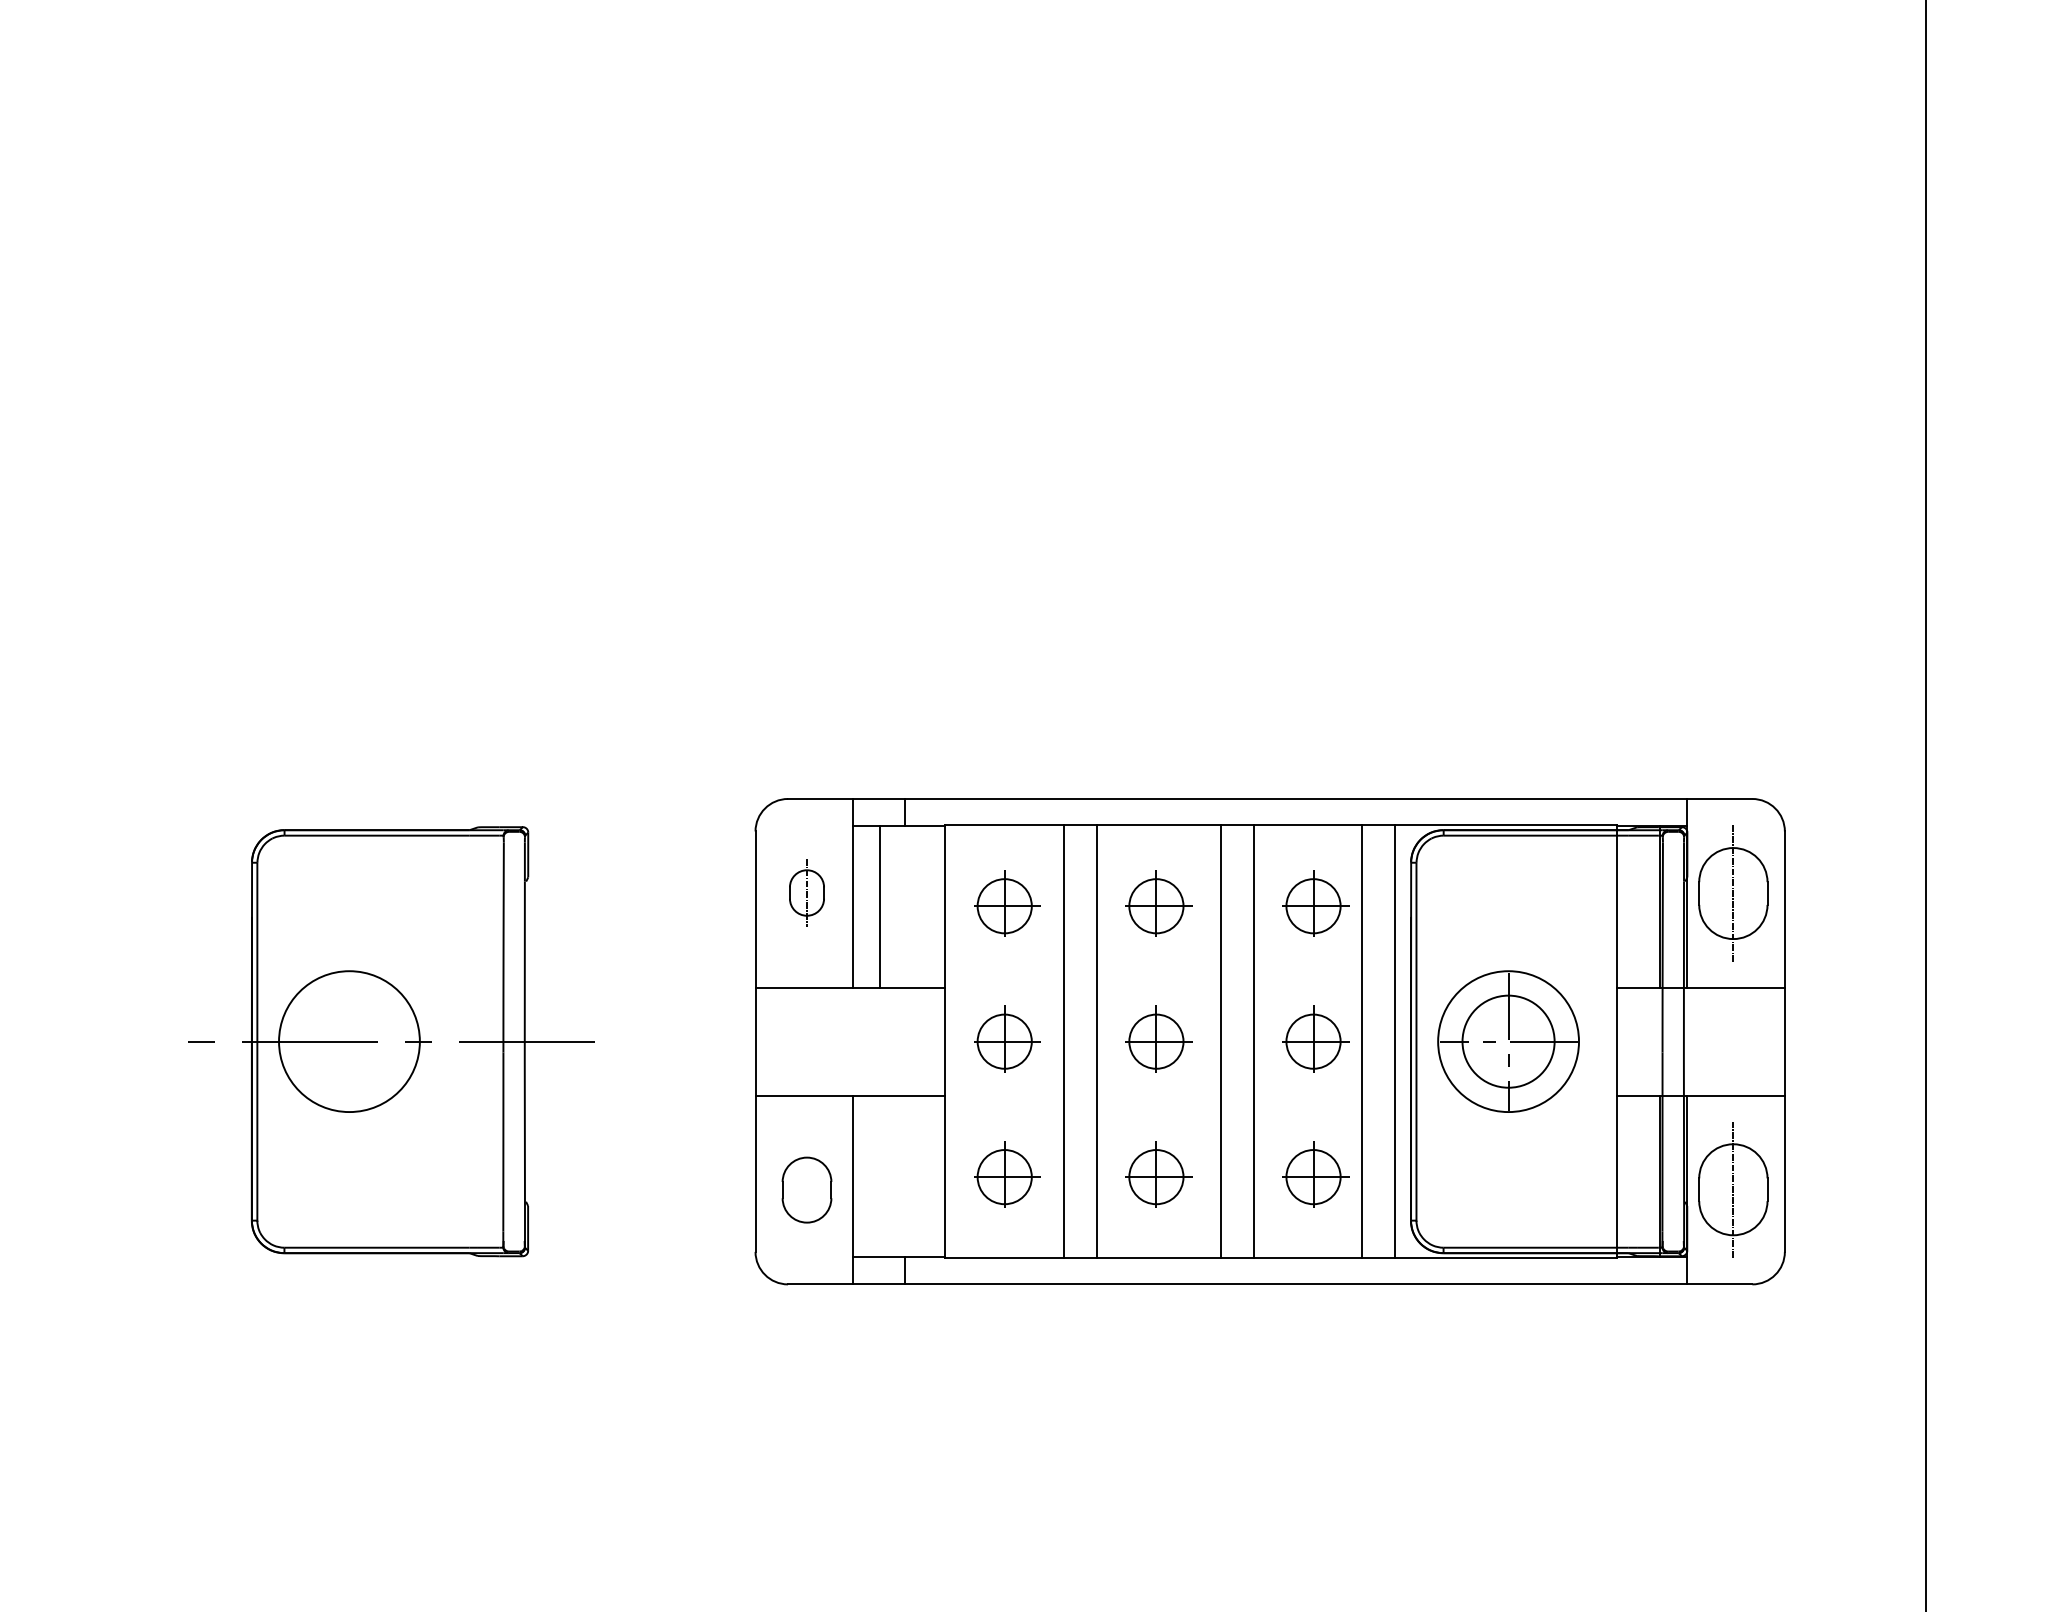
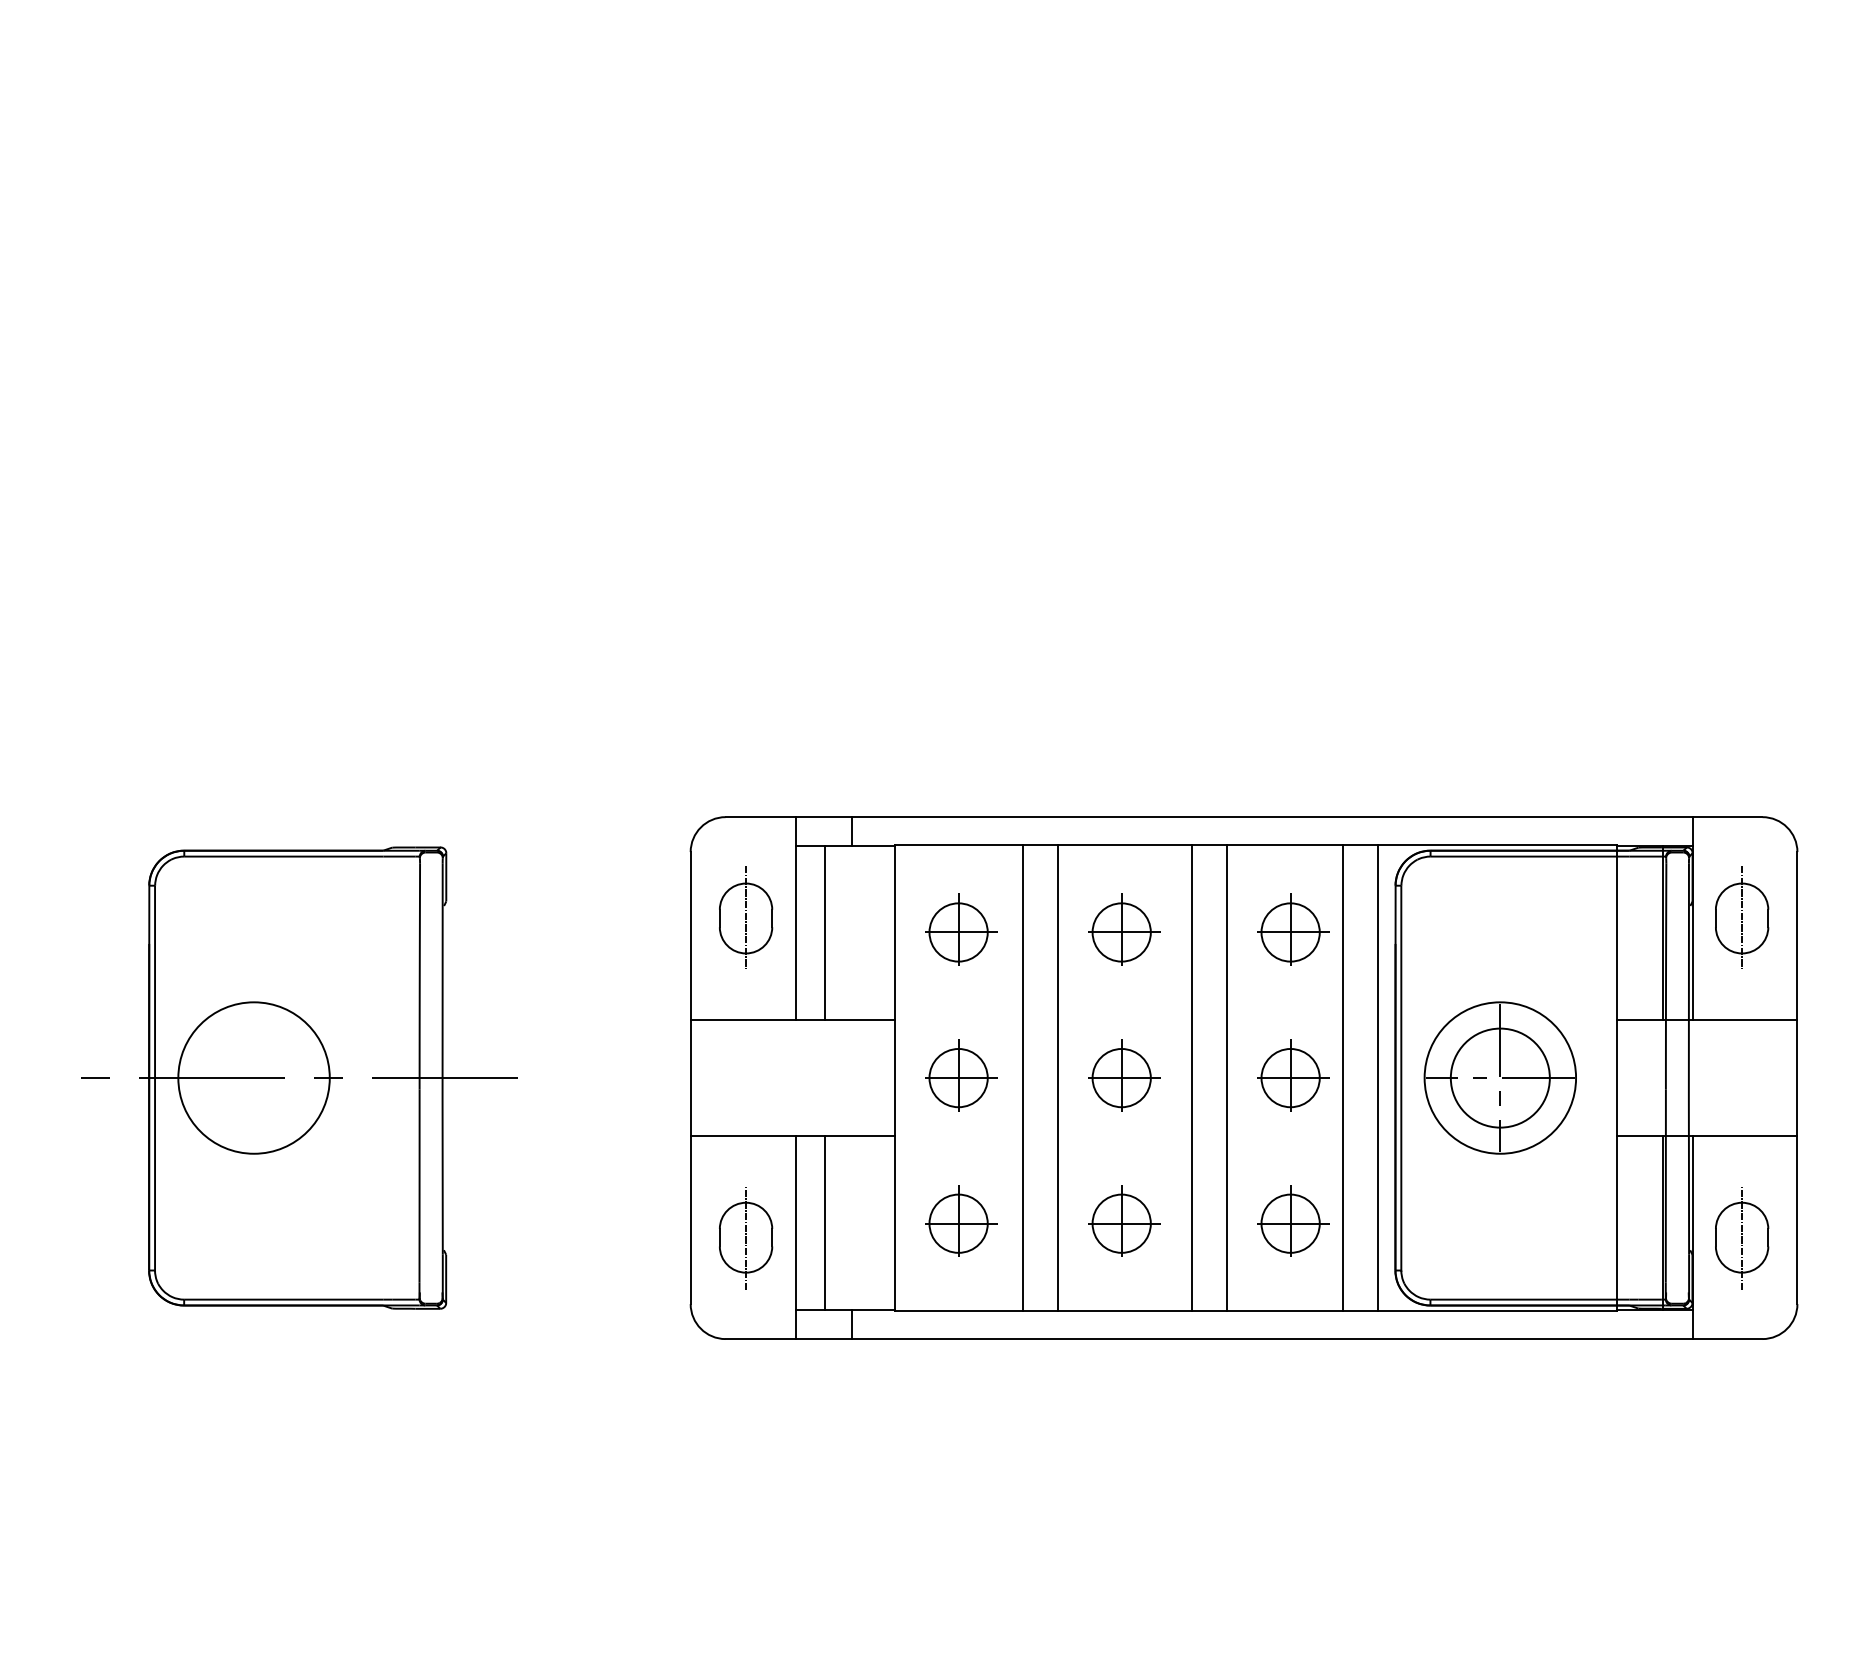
part: (806, 892) -> (745, 917), size x1.43
part: (1733, 892) -> (1742, 917), size x0.71
line: (880, 1176) -> (825, 1223), added
line: (807, 1189) -> (746, 1237), added
part: (1733, 1190) -> (1742, 1238), size x0.71

